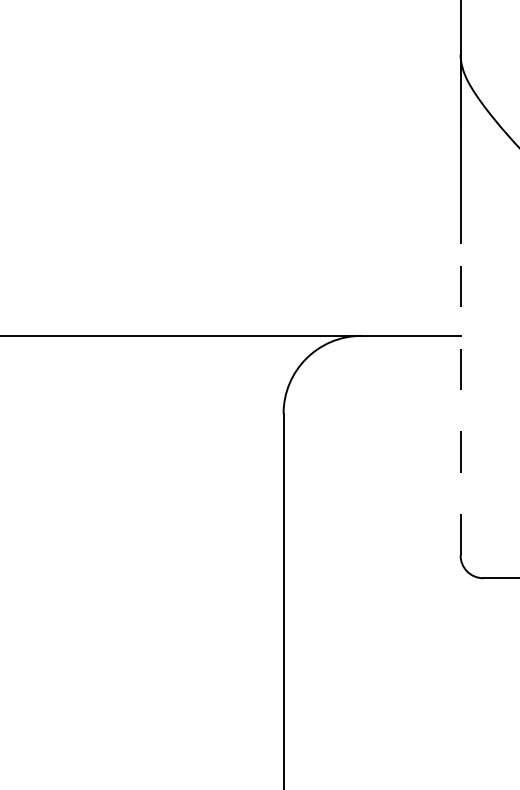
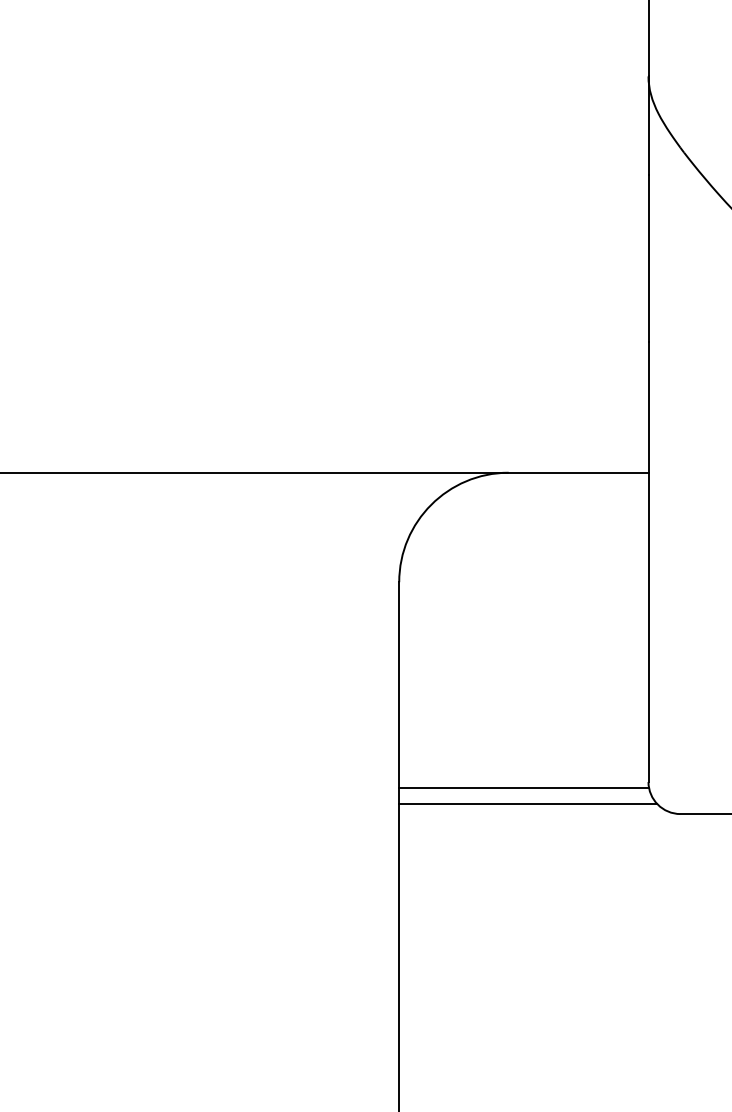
line: (460, 399) -> (648, 562), dashed -> solid
line: (371, 559) -> (523, 787), added
line: (374, 570) -> (527, 803), added

